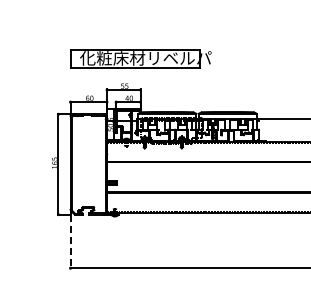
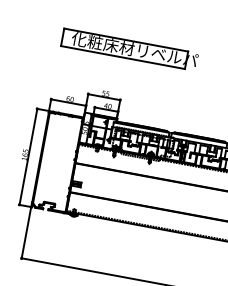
part: (140, 58) -> (129, 48), moved
line: (70, 241) -> (26, 232), dashed -> solid

